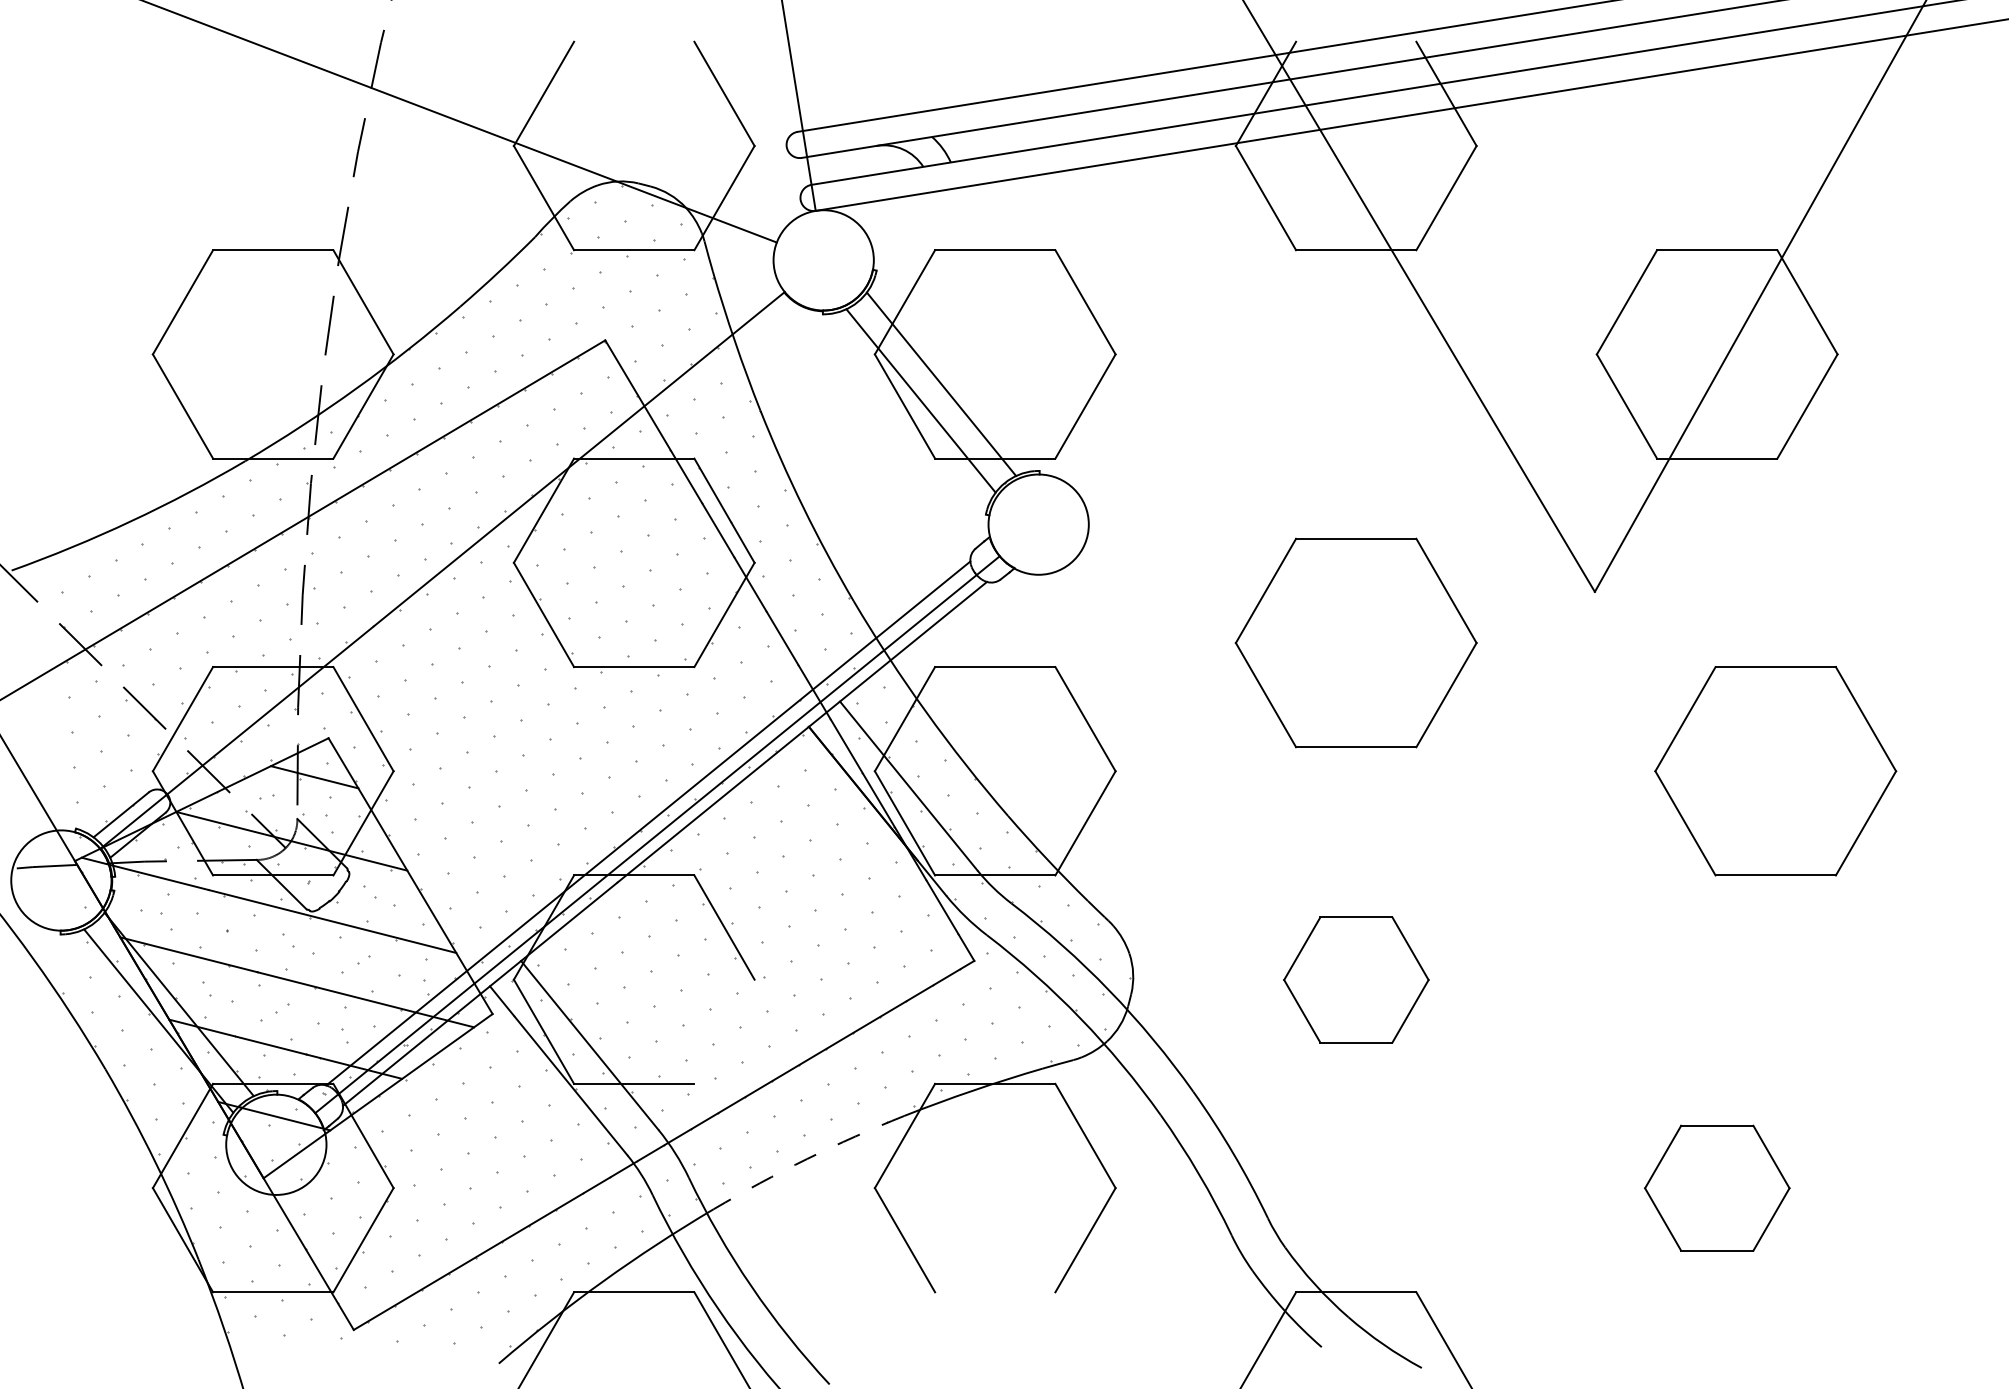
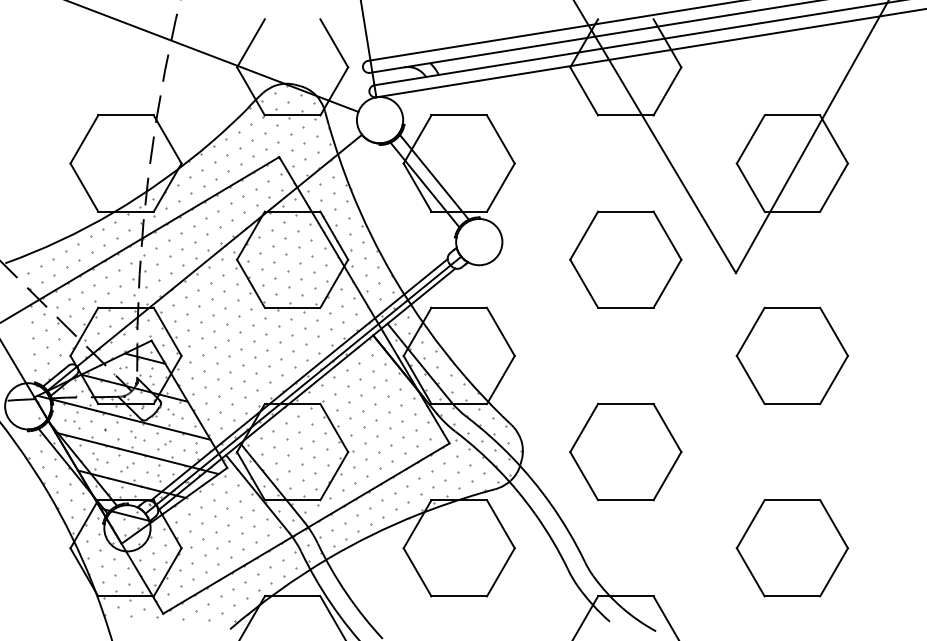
part: (1355, 642) -> (625, 259), moved
part: (1773, 770) -> (791, 355), moved
part: (1355, 980) -> (625, 452), size x1.67
line: (724, 1032) -> (334, 476), added
arc: (807, 1158) -> (372, 534), dashed -> solid
part: (1717, 1188) -> (792, 548), size x1.67
line: (993, 1292) -> (458, 596), added

